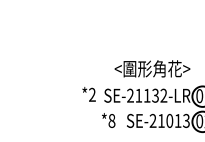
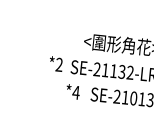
text: (111, 120) -> (75, 92), *8 -> *4

